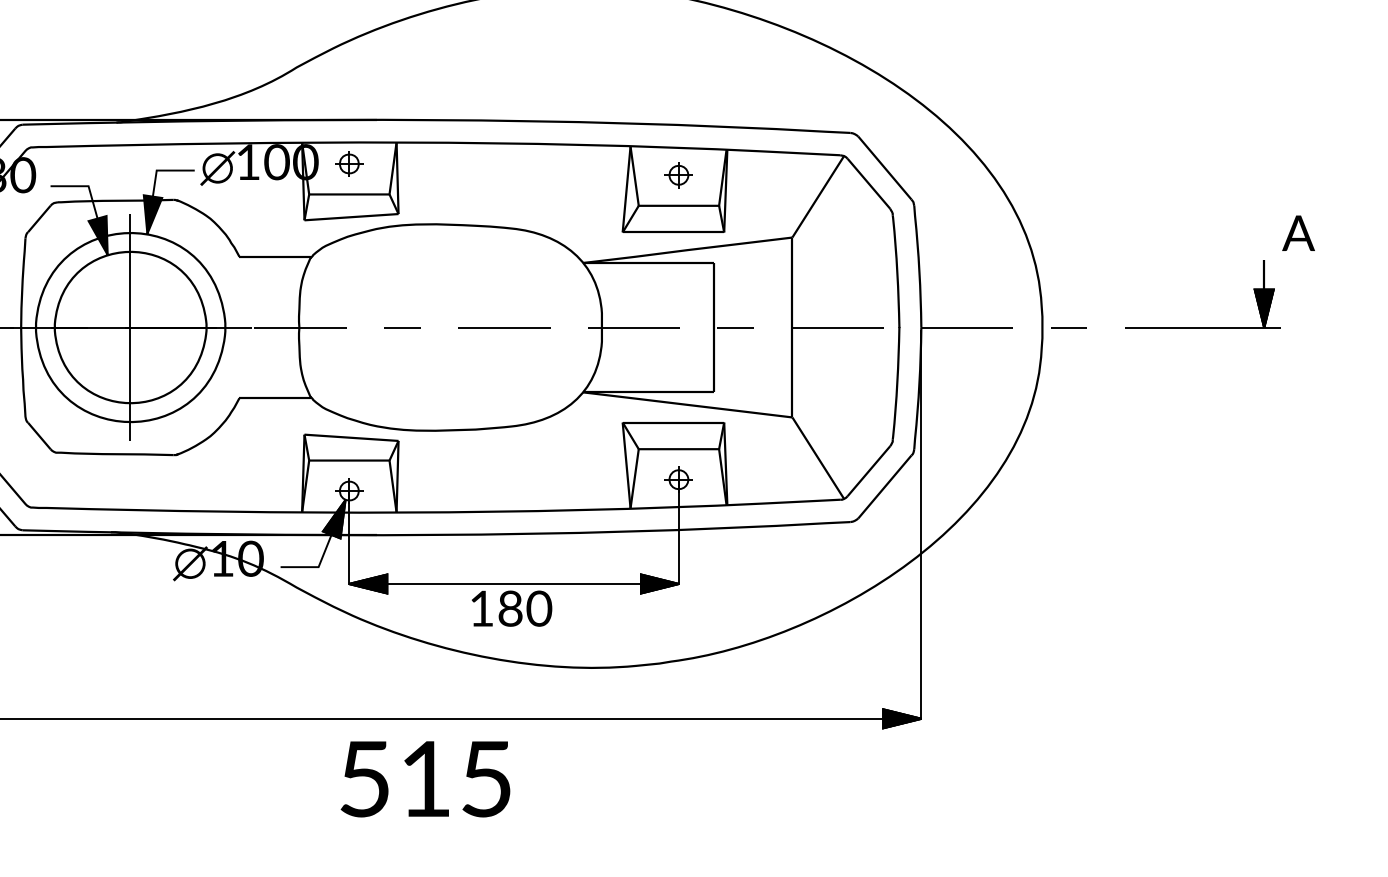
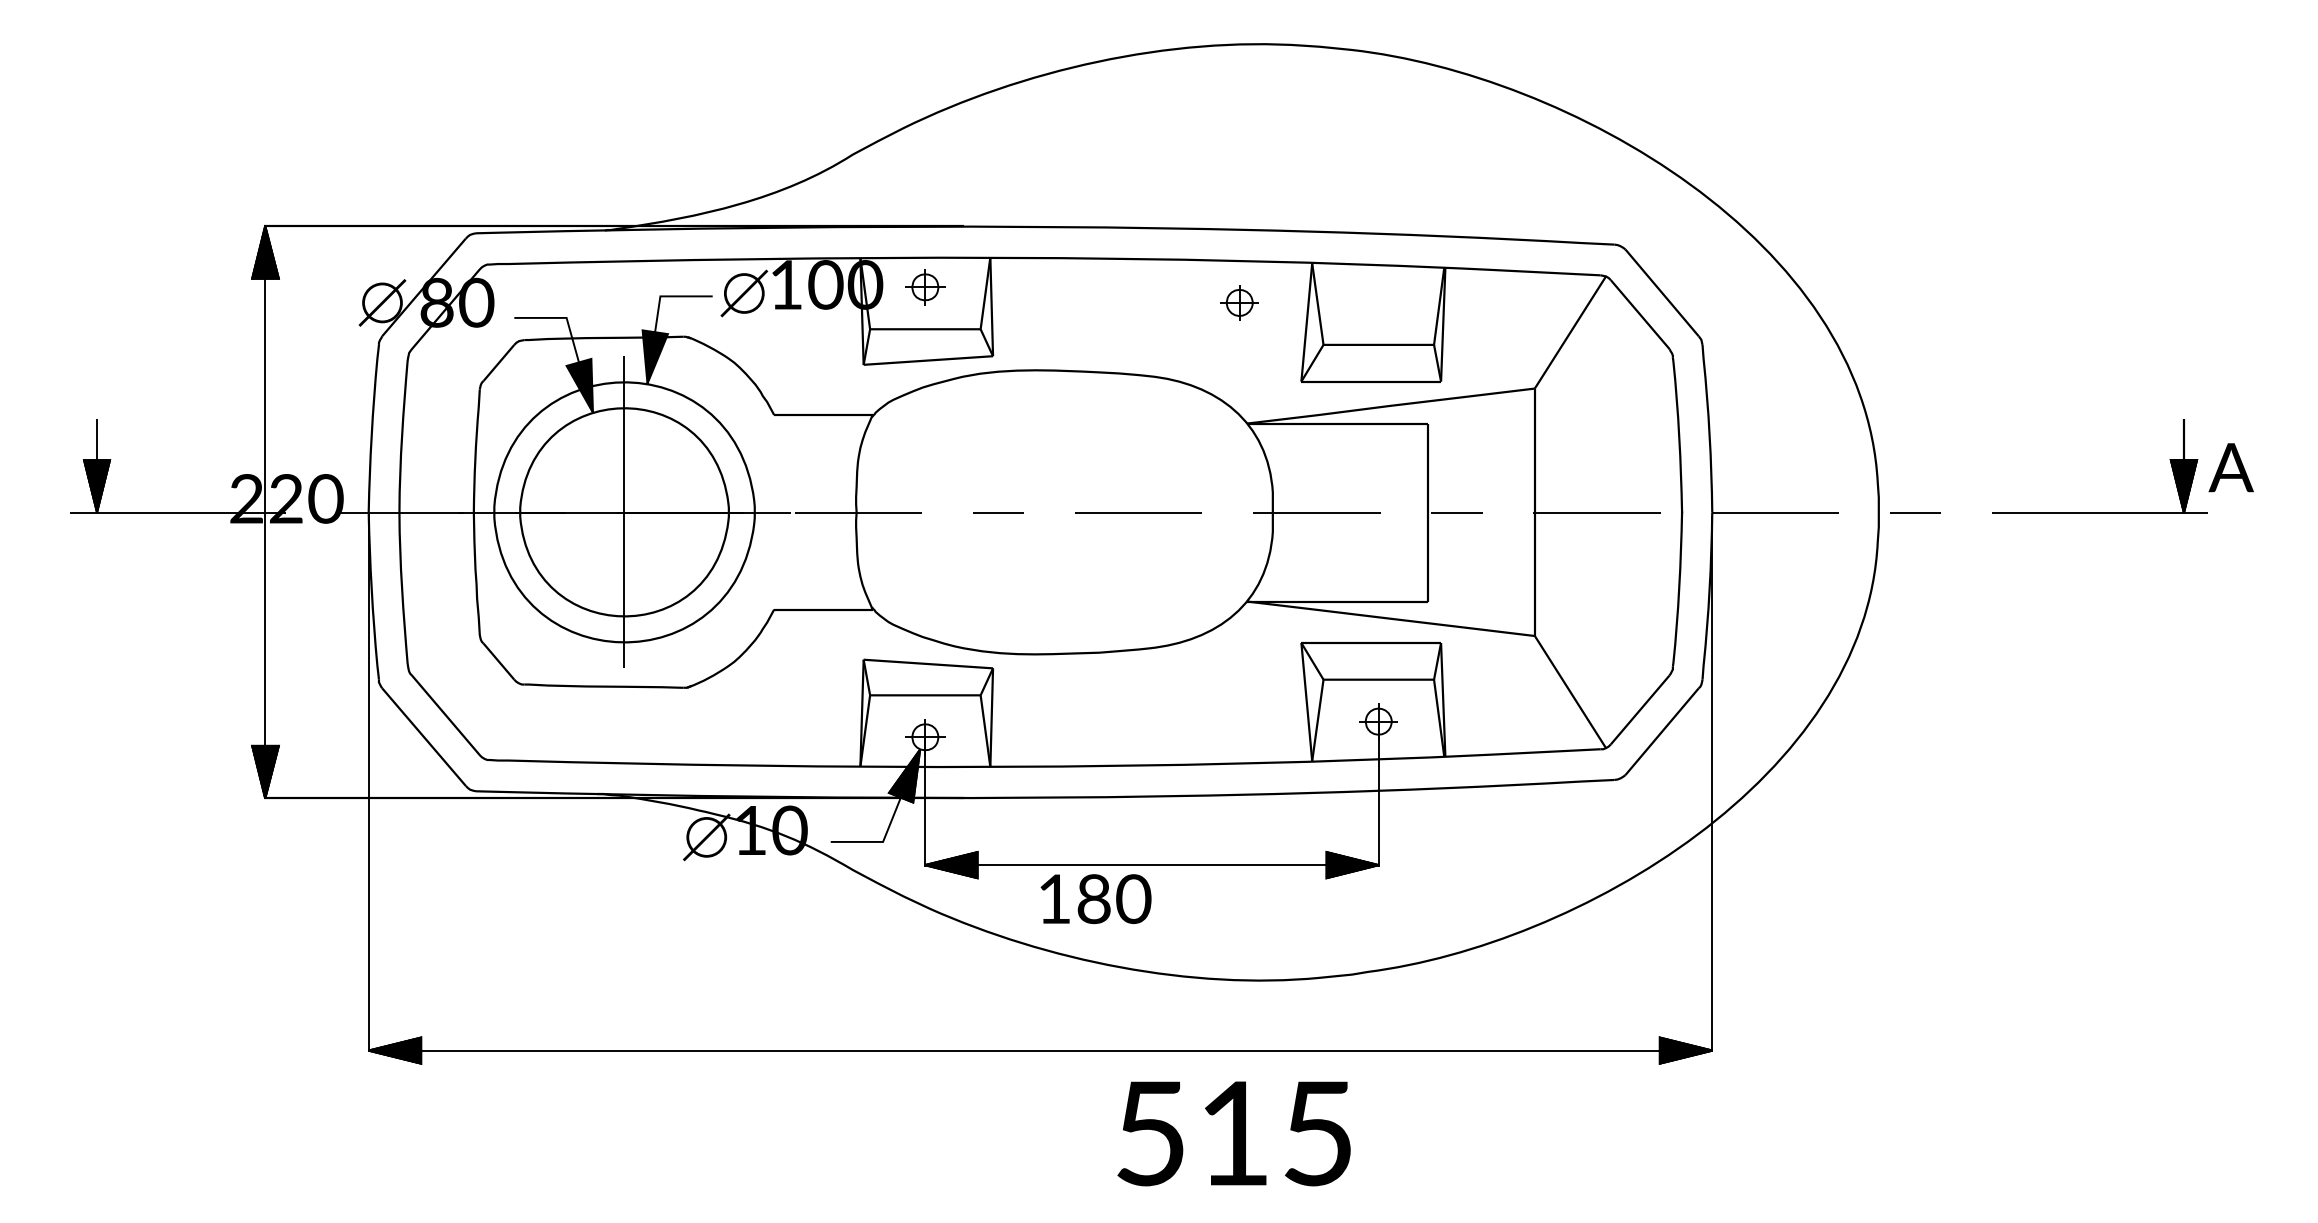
part: (678, 175) -> (1239, 302), moved
text: (1298, 233) -> (2230, 467), moved
text: (511, 608) -> (1095, 899), moved
text: (425, 779) -> (1233, 1133), moved

